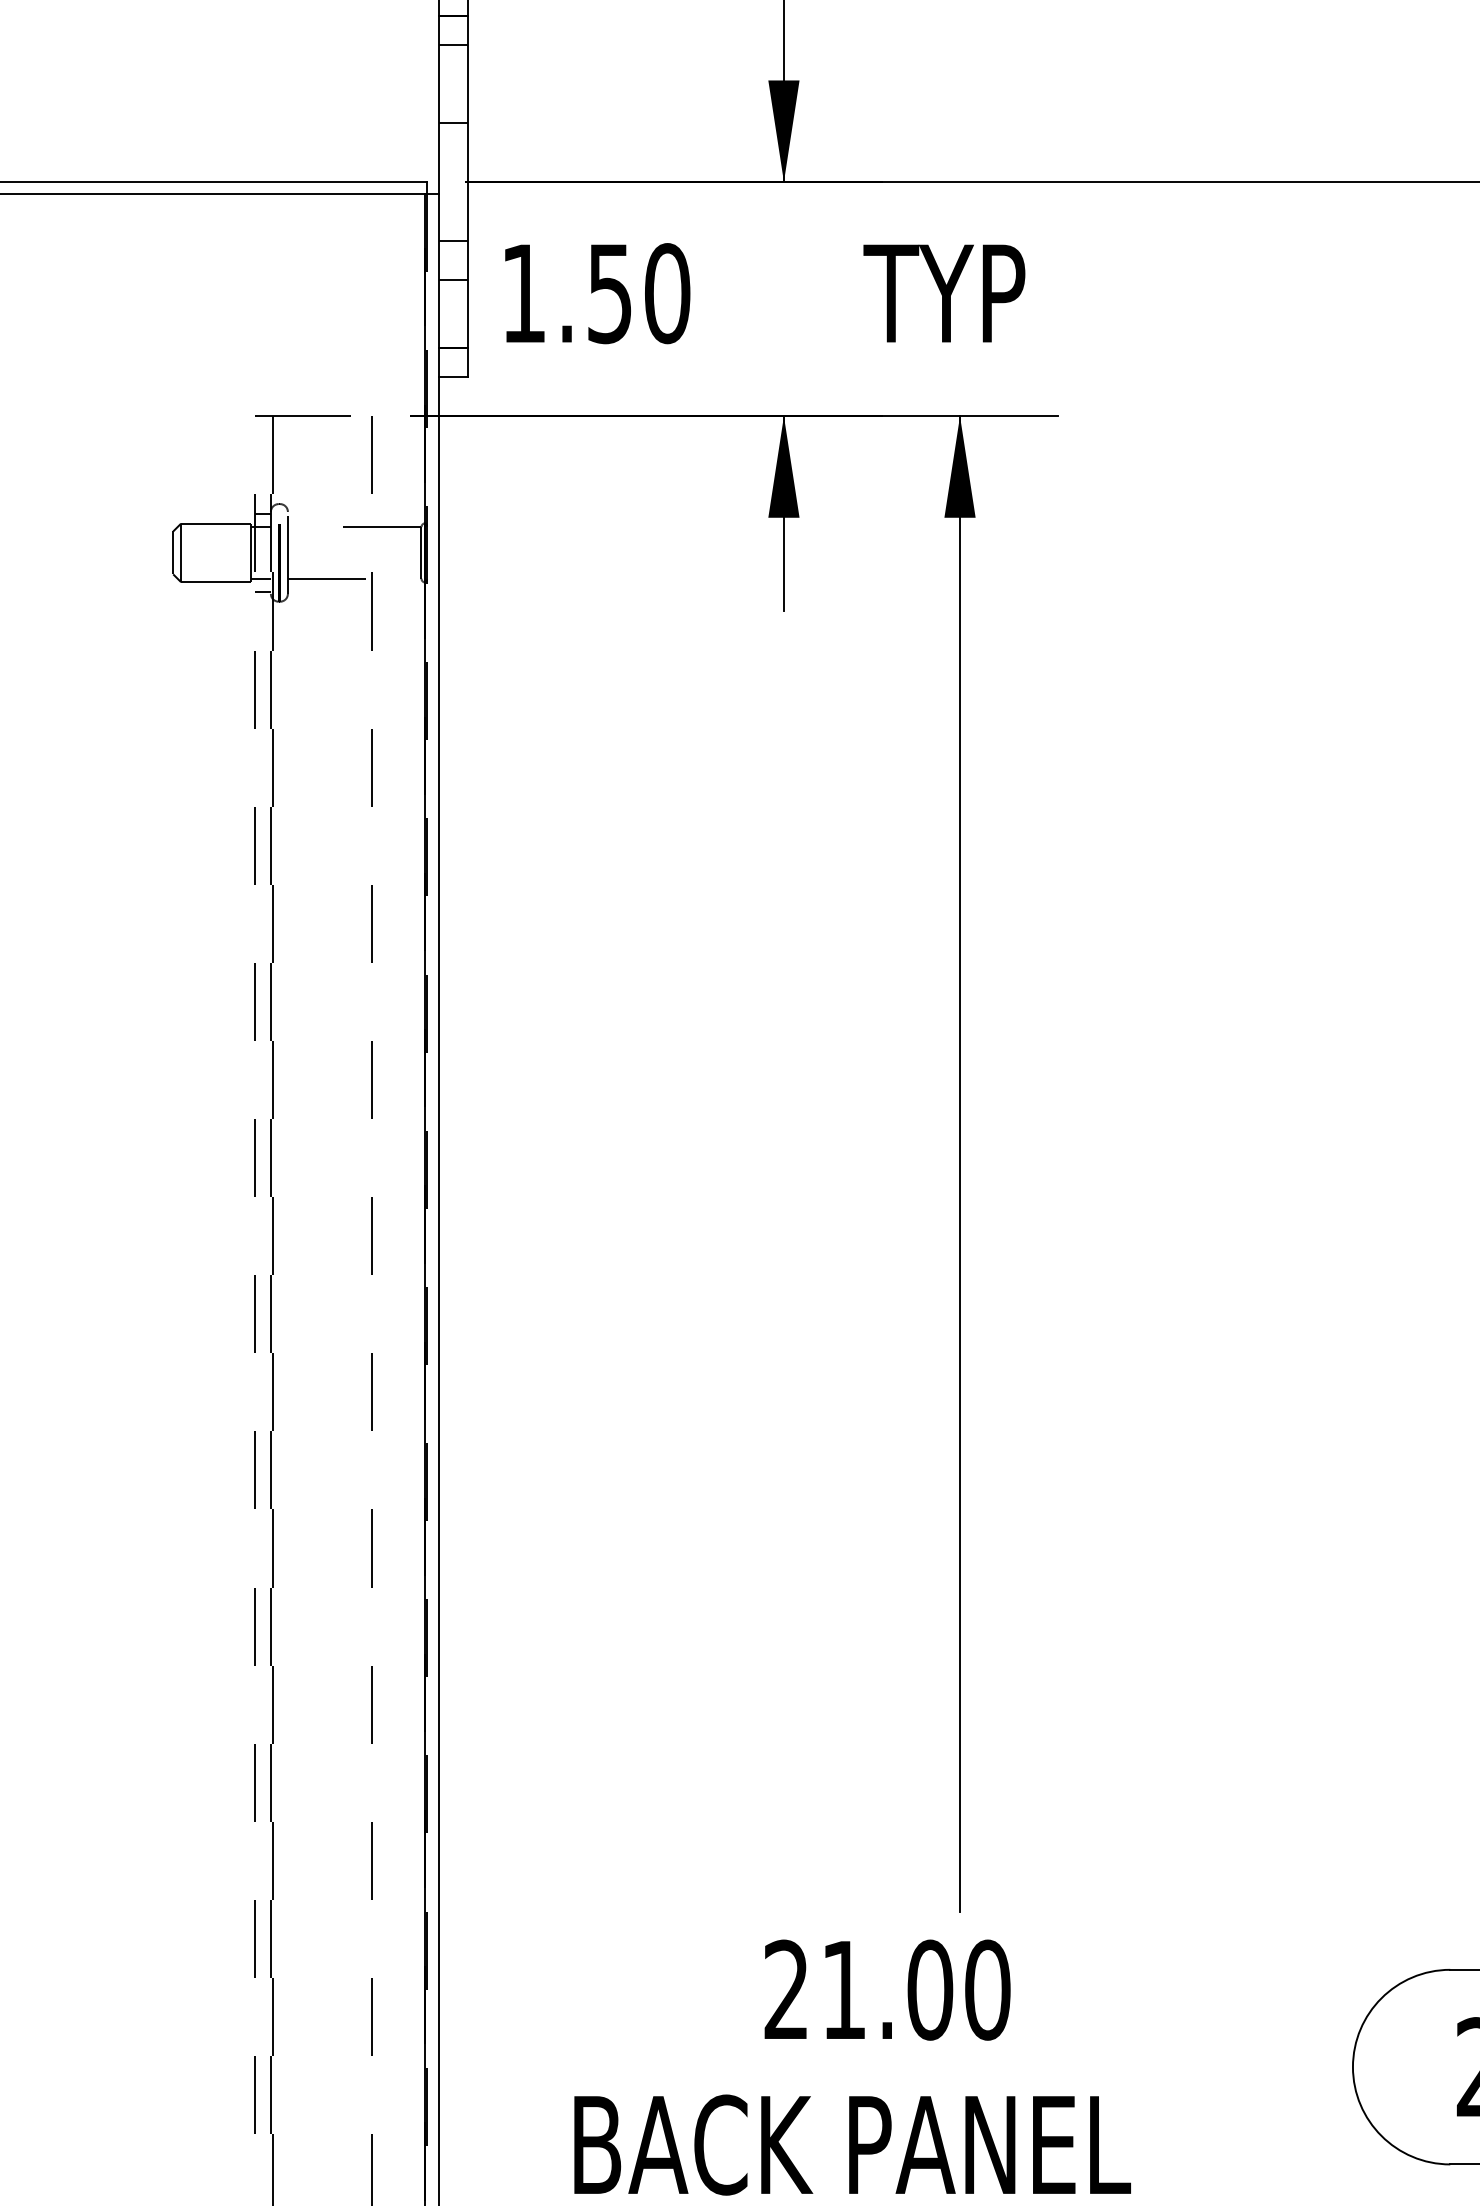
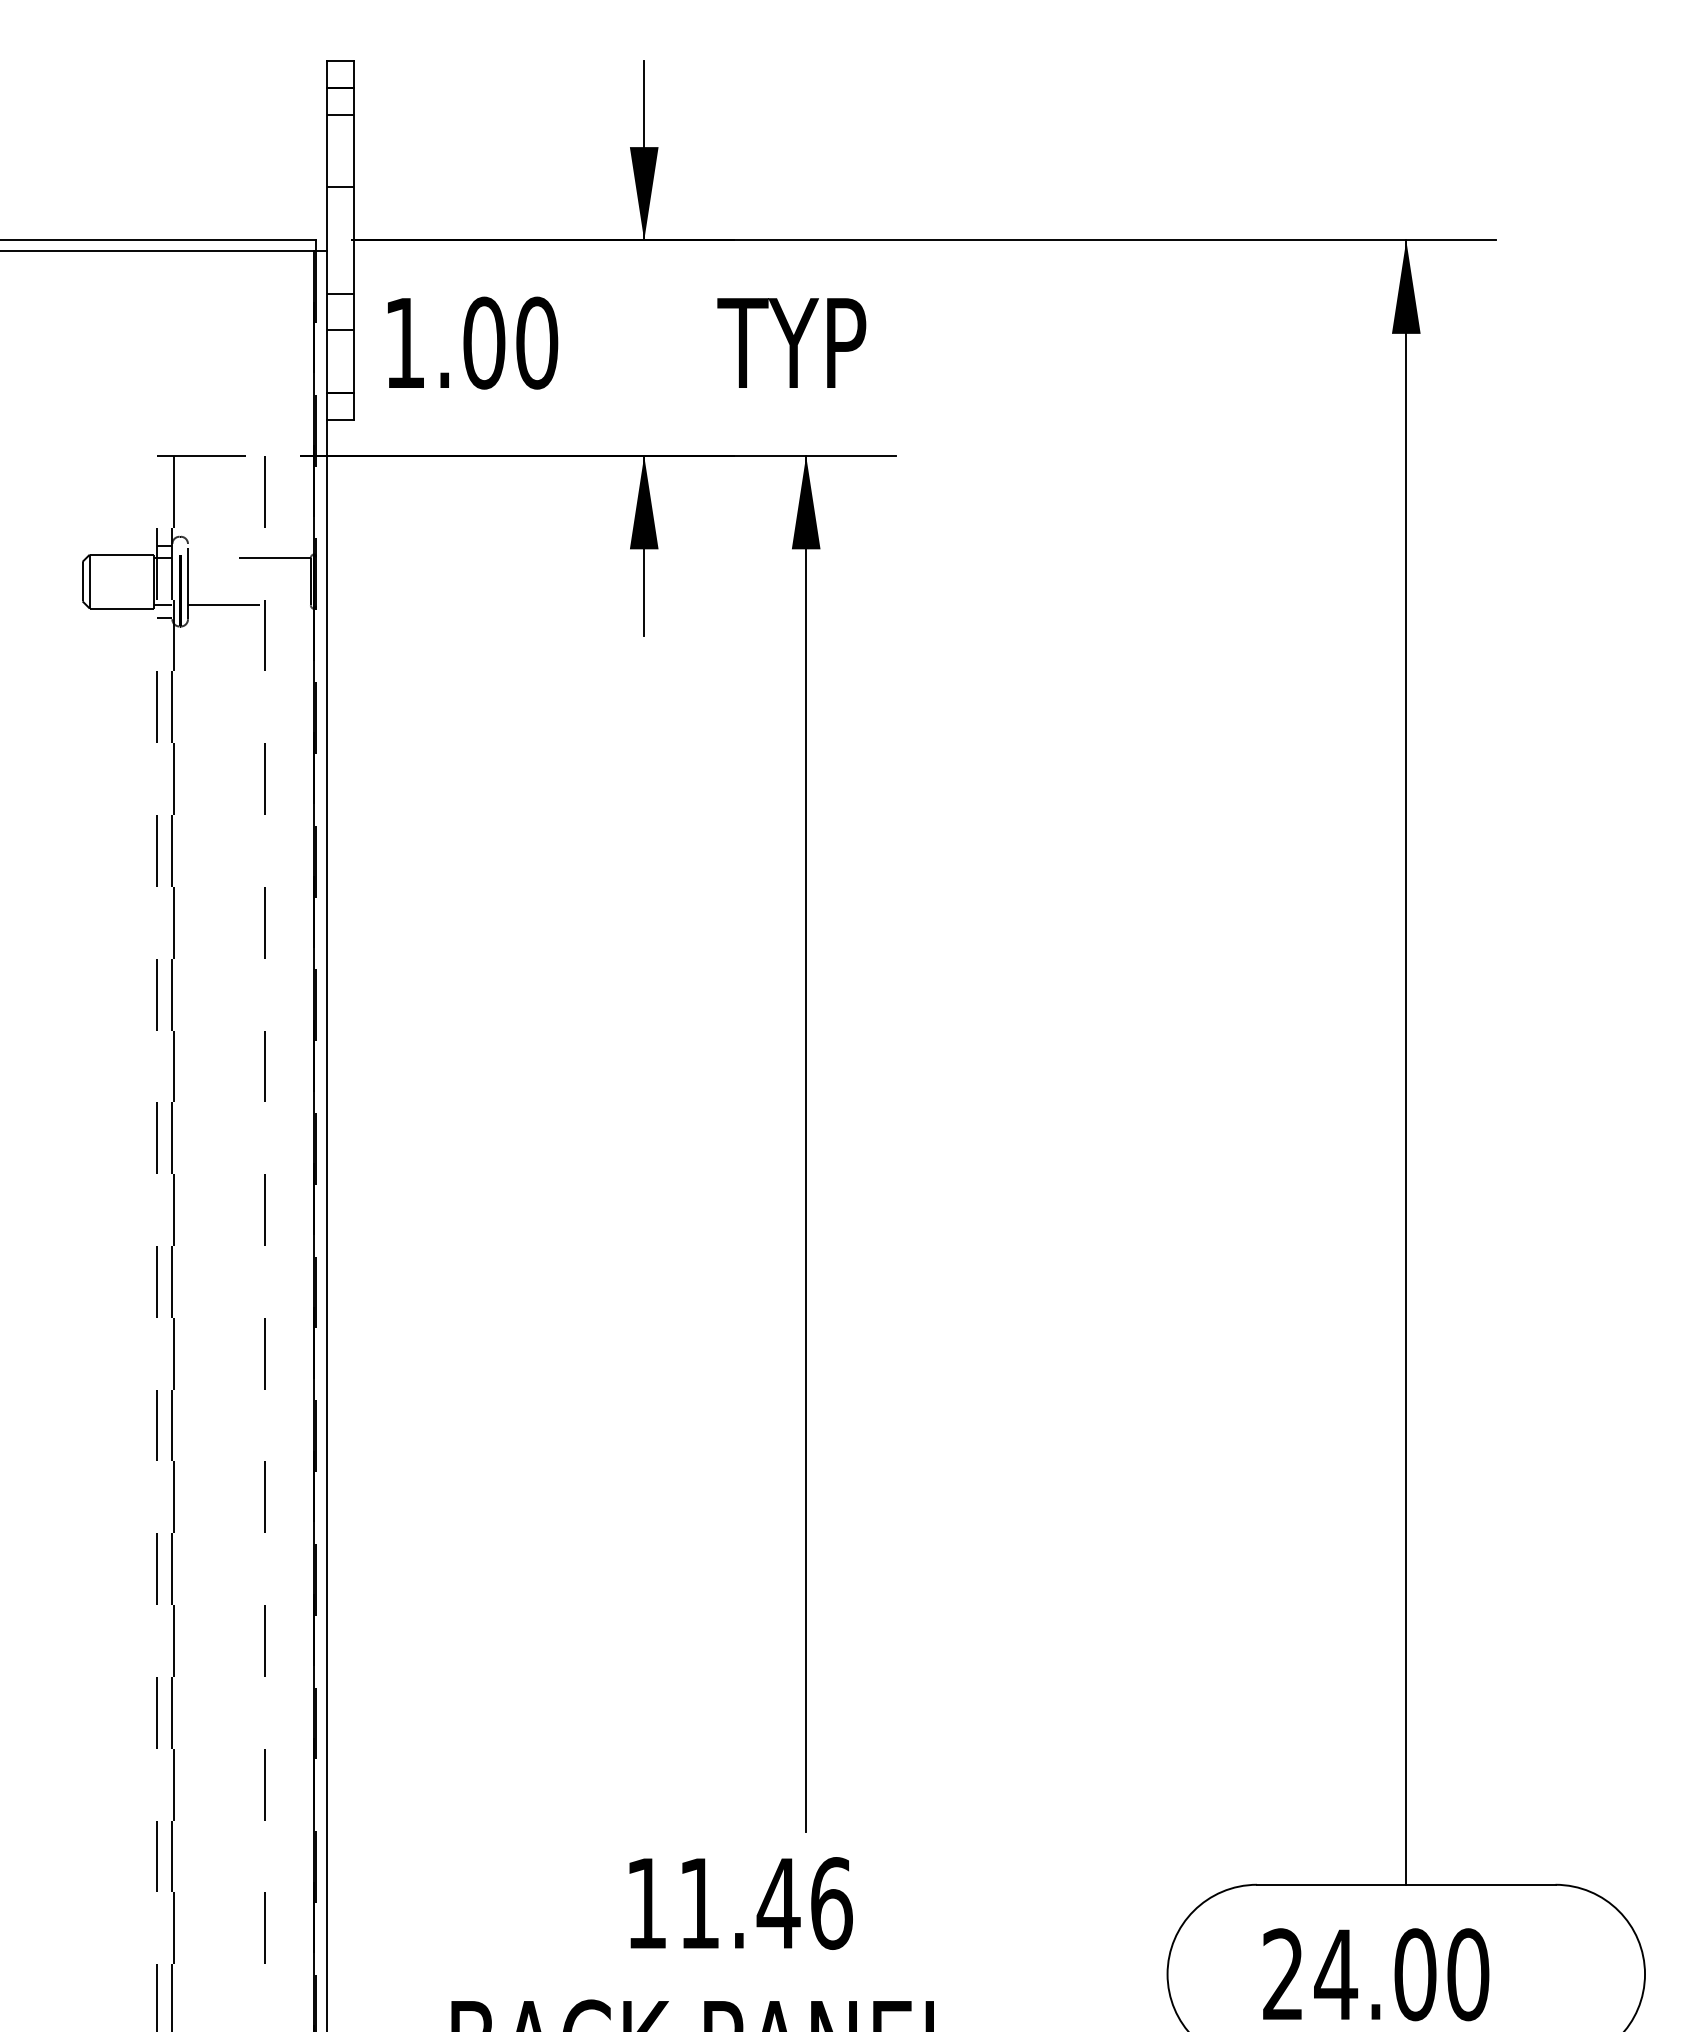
text: (610, 292) -> (484, 342), 1.50 -> 1.00
text: (887, 1990) -> (739, 1903), 21.00 -> 11.46

